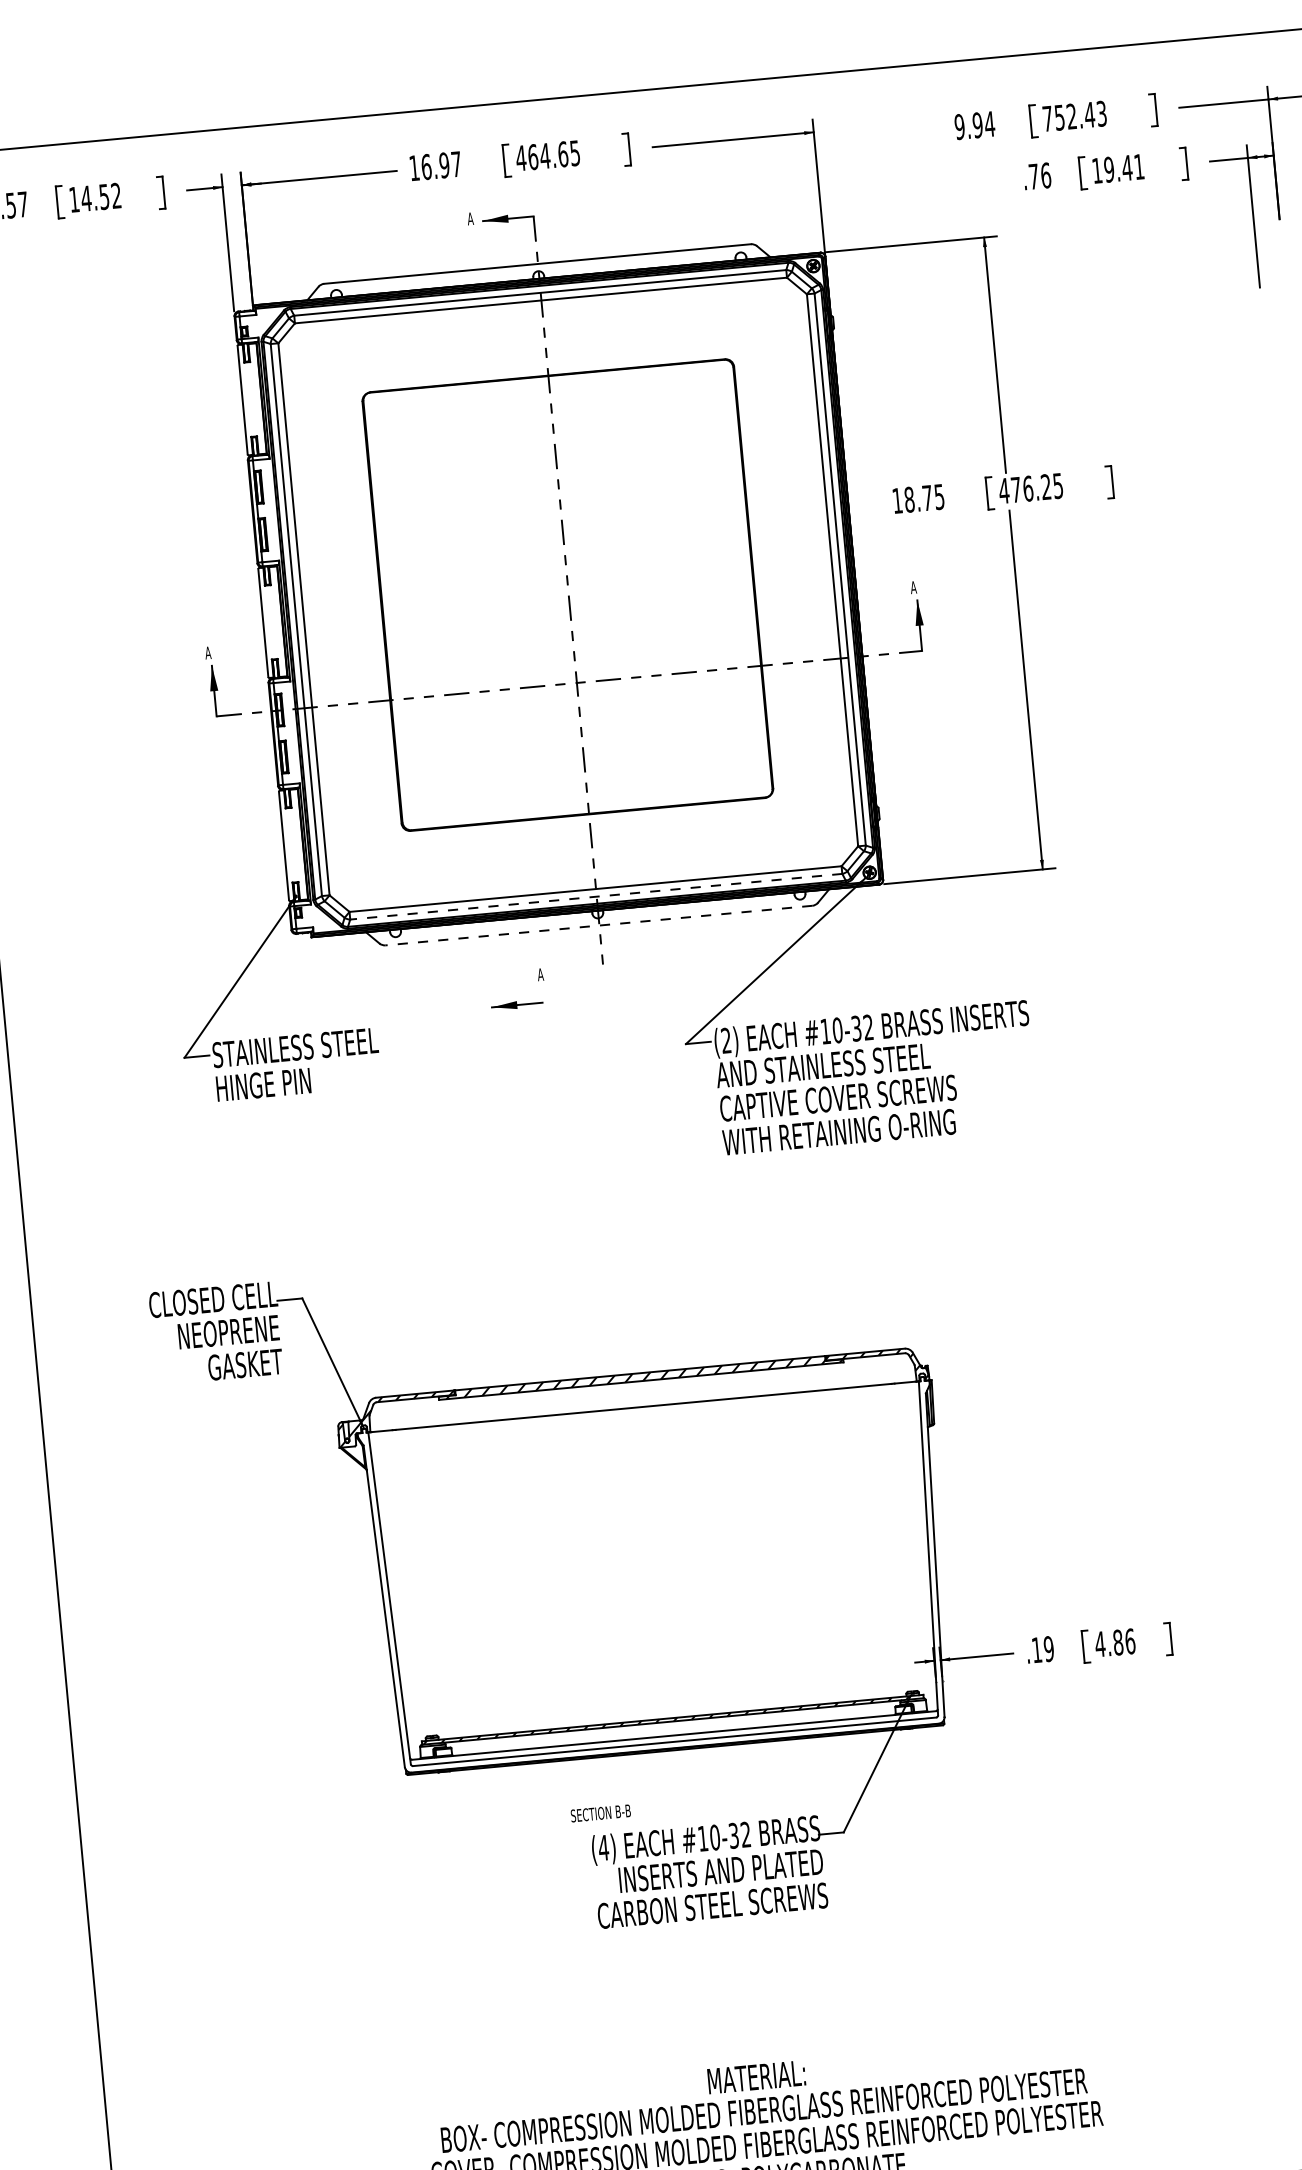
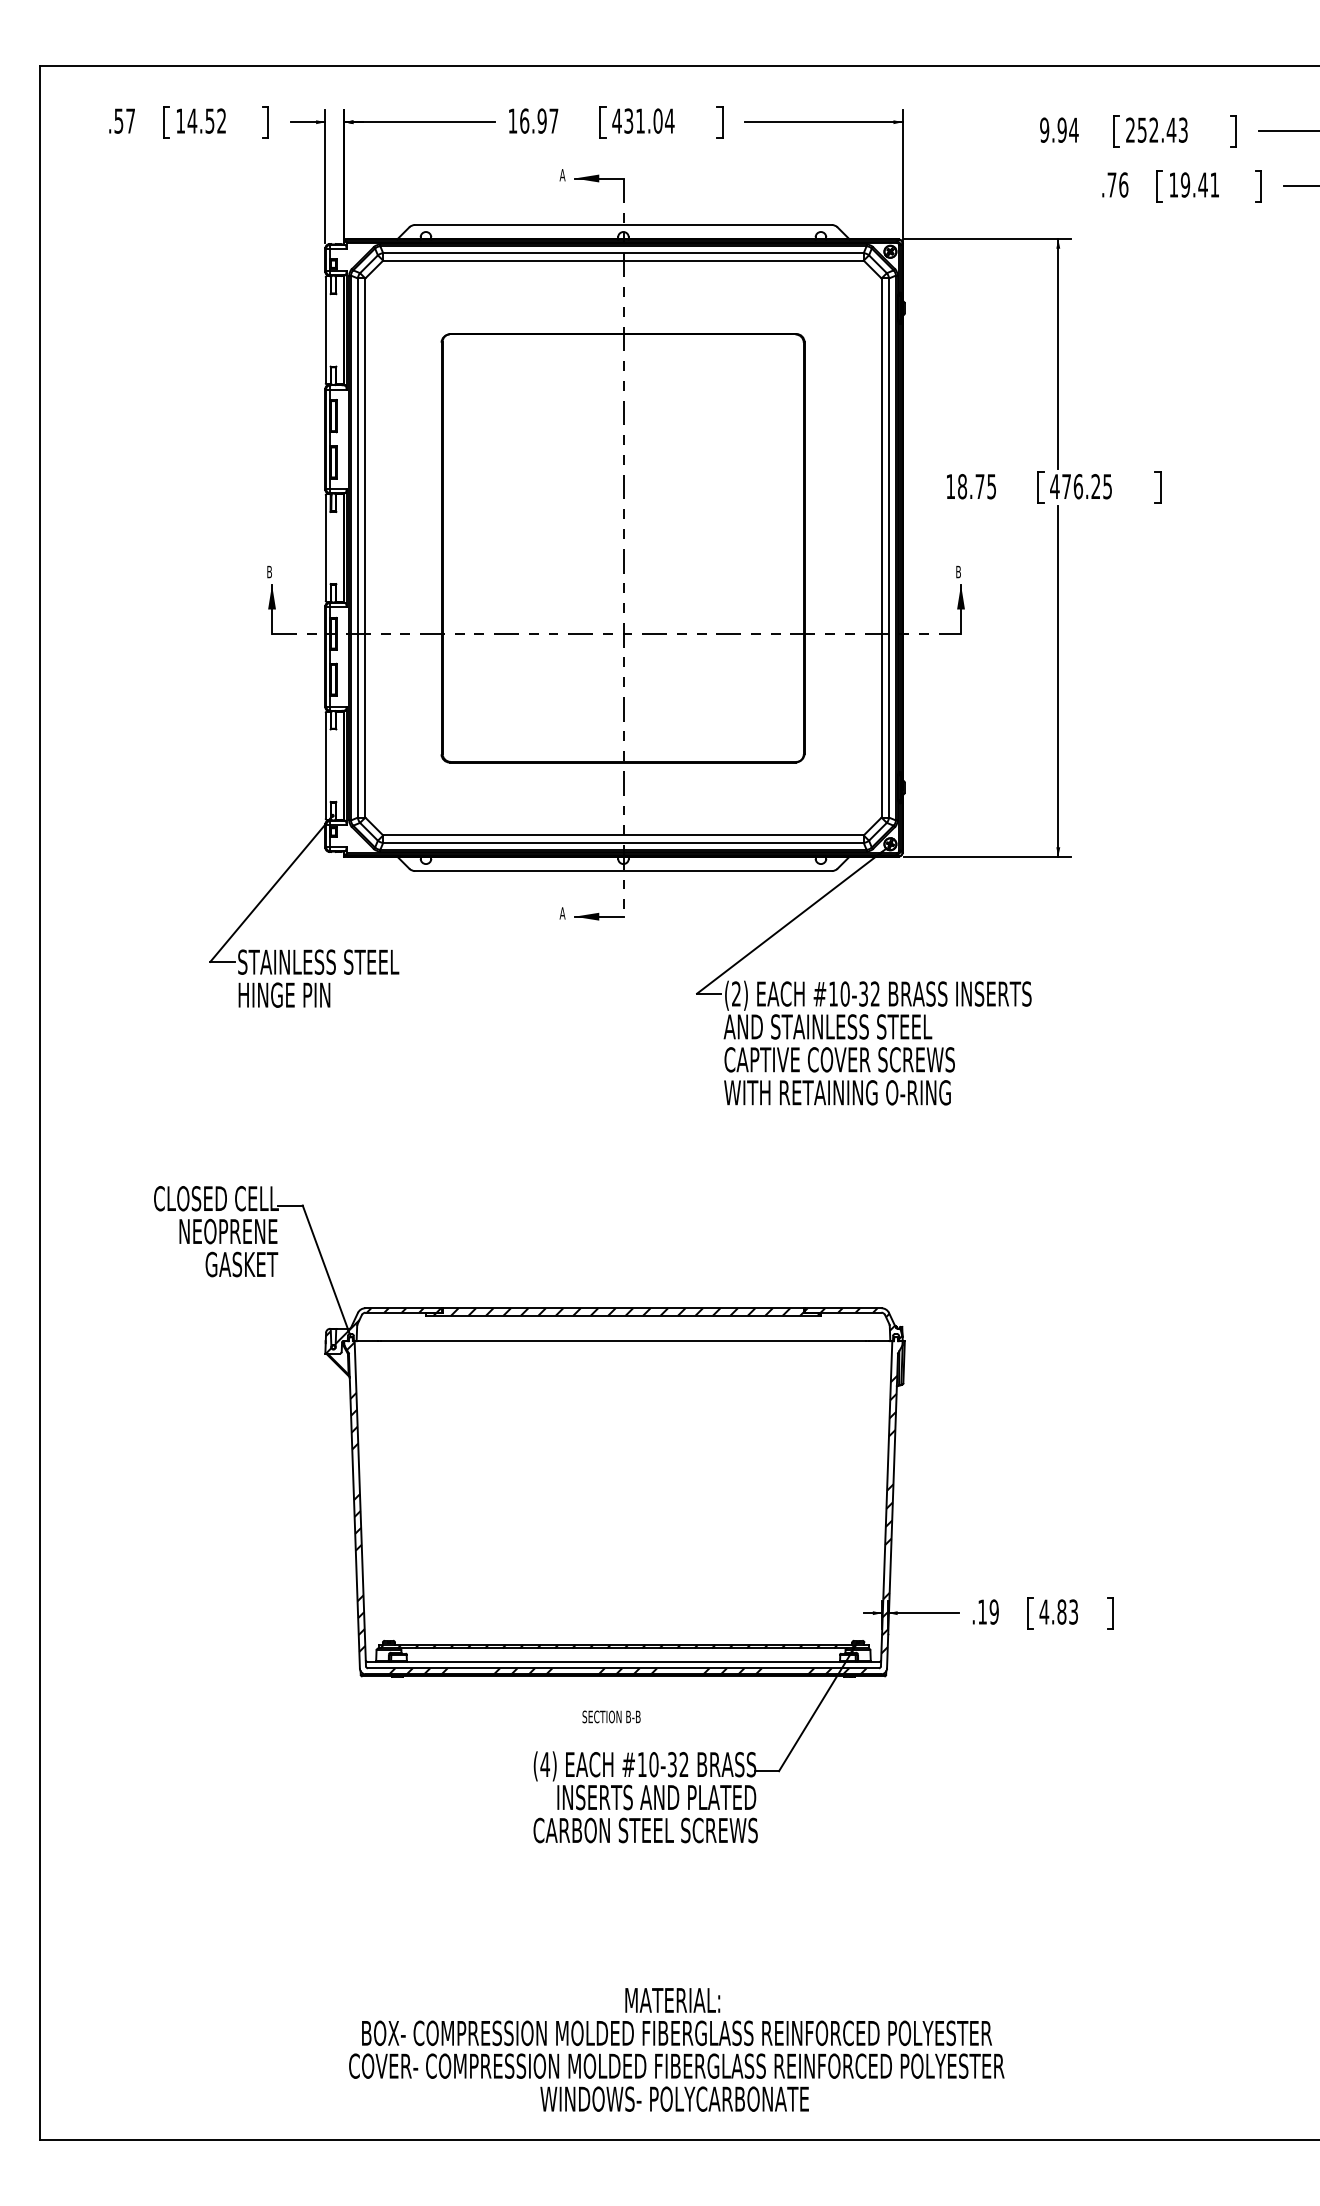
text: (1047, 118) -> (1130, 129), 752.43 -> 252.43
text: (554, 154) -> (649, 120), 464.65 -> 431.04
text: (913, 587) -> (958, 571), A -> B
text: (208, 652) -> (269, 571), A -> B
line: (595, 896) -> (622, 842), dashed -> solid
line: (599, 926) -> (623, 871), dashed -> solid
part: (517, 1004) -> (599, 916), moved
hatch: (658, 1578) -> (622, 1508), added
text: (1130, 1640) -> (1073, 1611), 4.86 -> 4.83
text: (600, 1812) -> (611, 1716), moved

